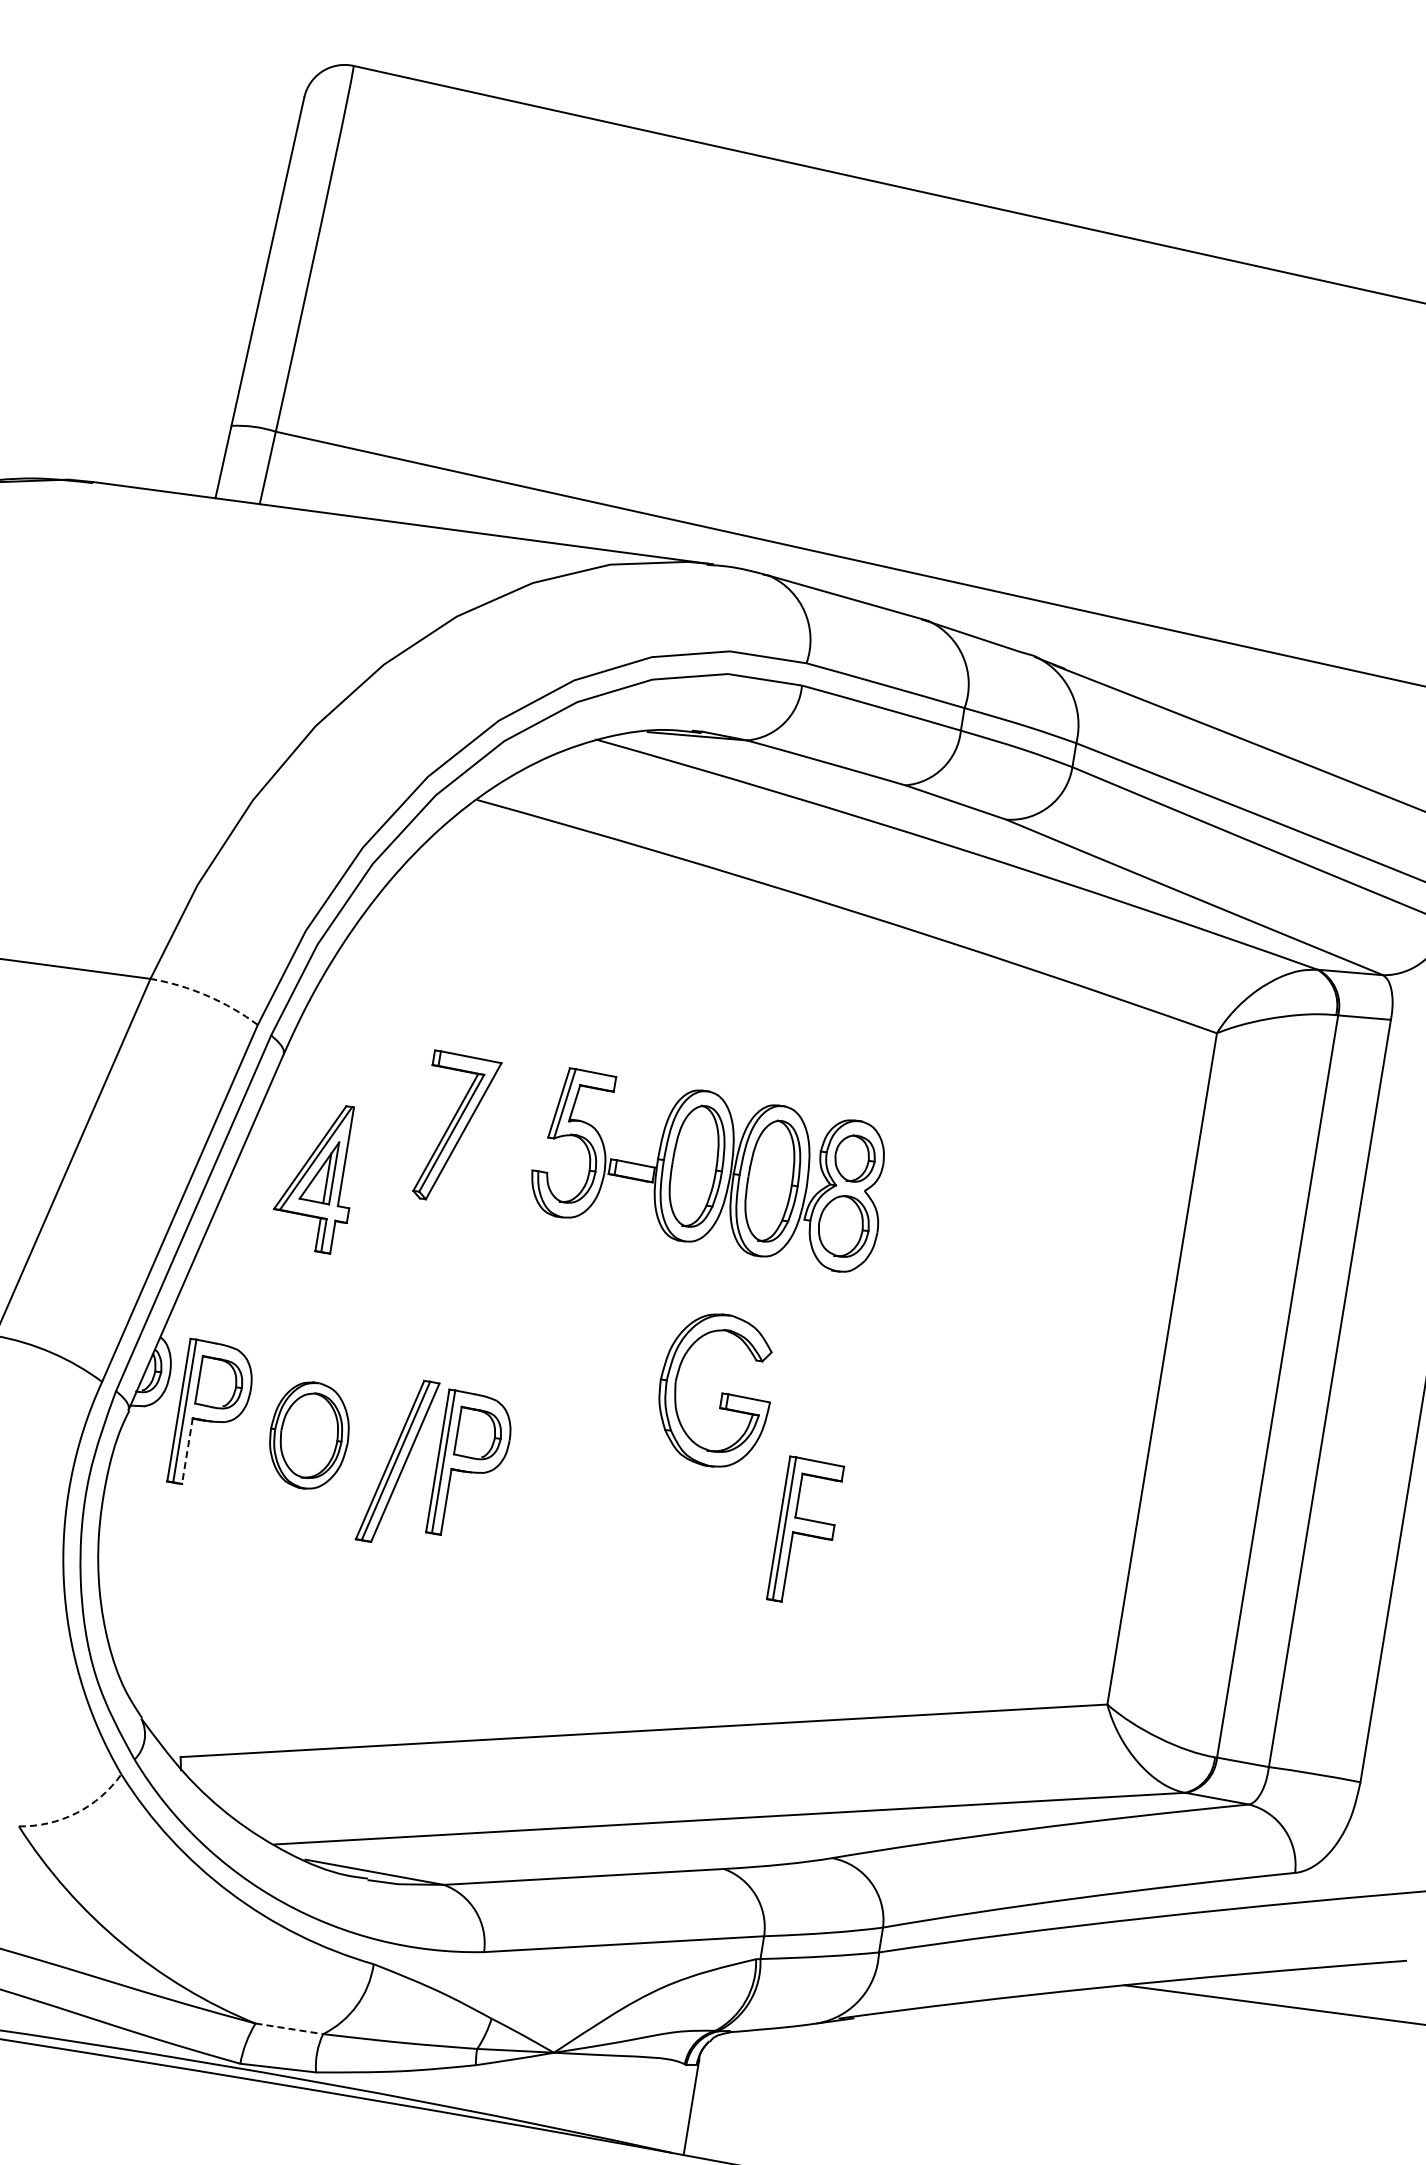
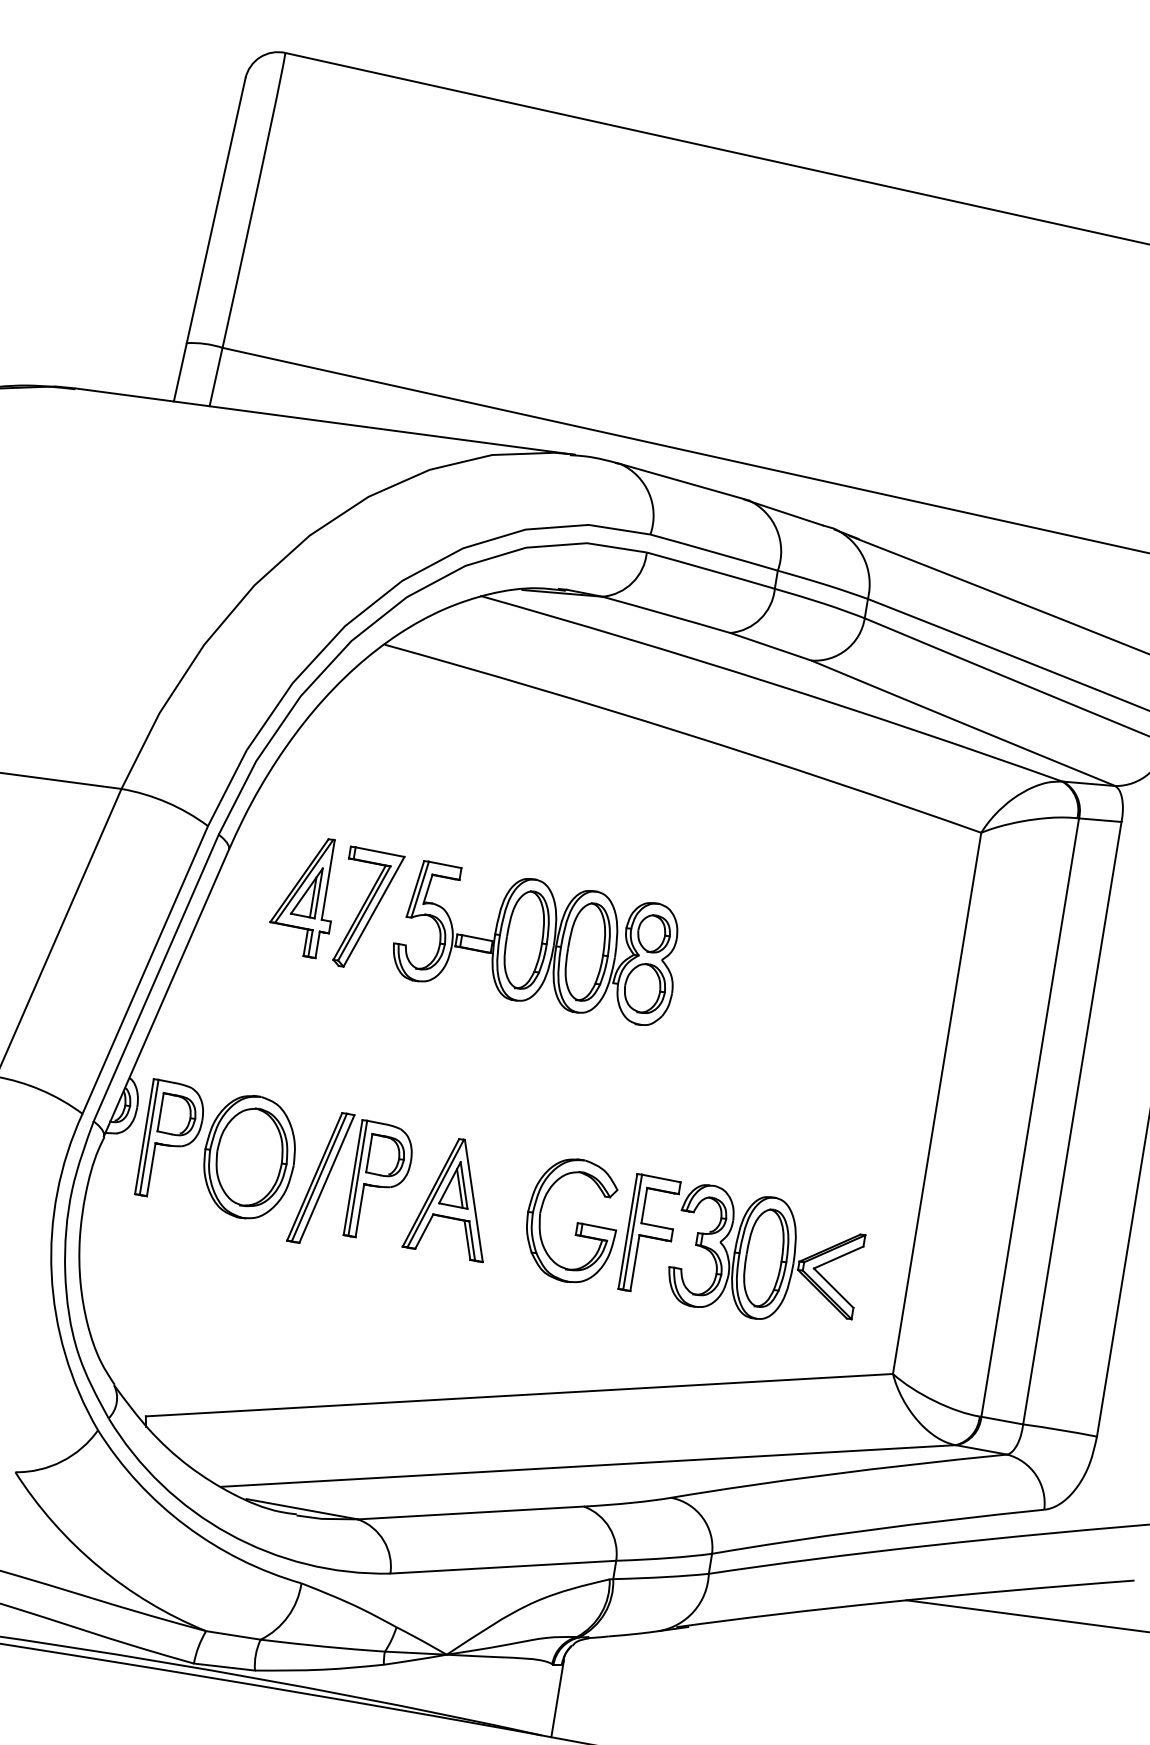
arc: (206, 995) -> (166, 802), dashed -> solid
part: (707, 1169) -> (535, 942), moved
part: (313, 1179) -> (302, 898), moved
part: (721, 1392) -> (577, 1222), moved
part: (309, 1435) -> (249, 1157), size x1.43
line: (187, 1451) -> (151, 1169), dashed -> solid
part: (548, 1489) -> (442, 1200), added
part: (951, 1553) -> (767, 1252), added
arc: (76, 1813) -> (61, 1461), dashed -> solid
line: (289, 2028) -> (233, 1635), dashed -> solid

